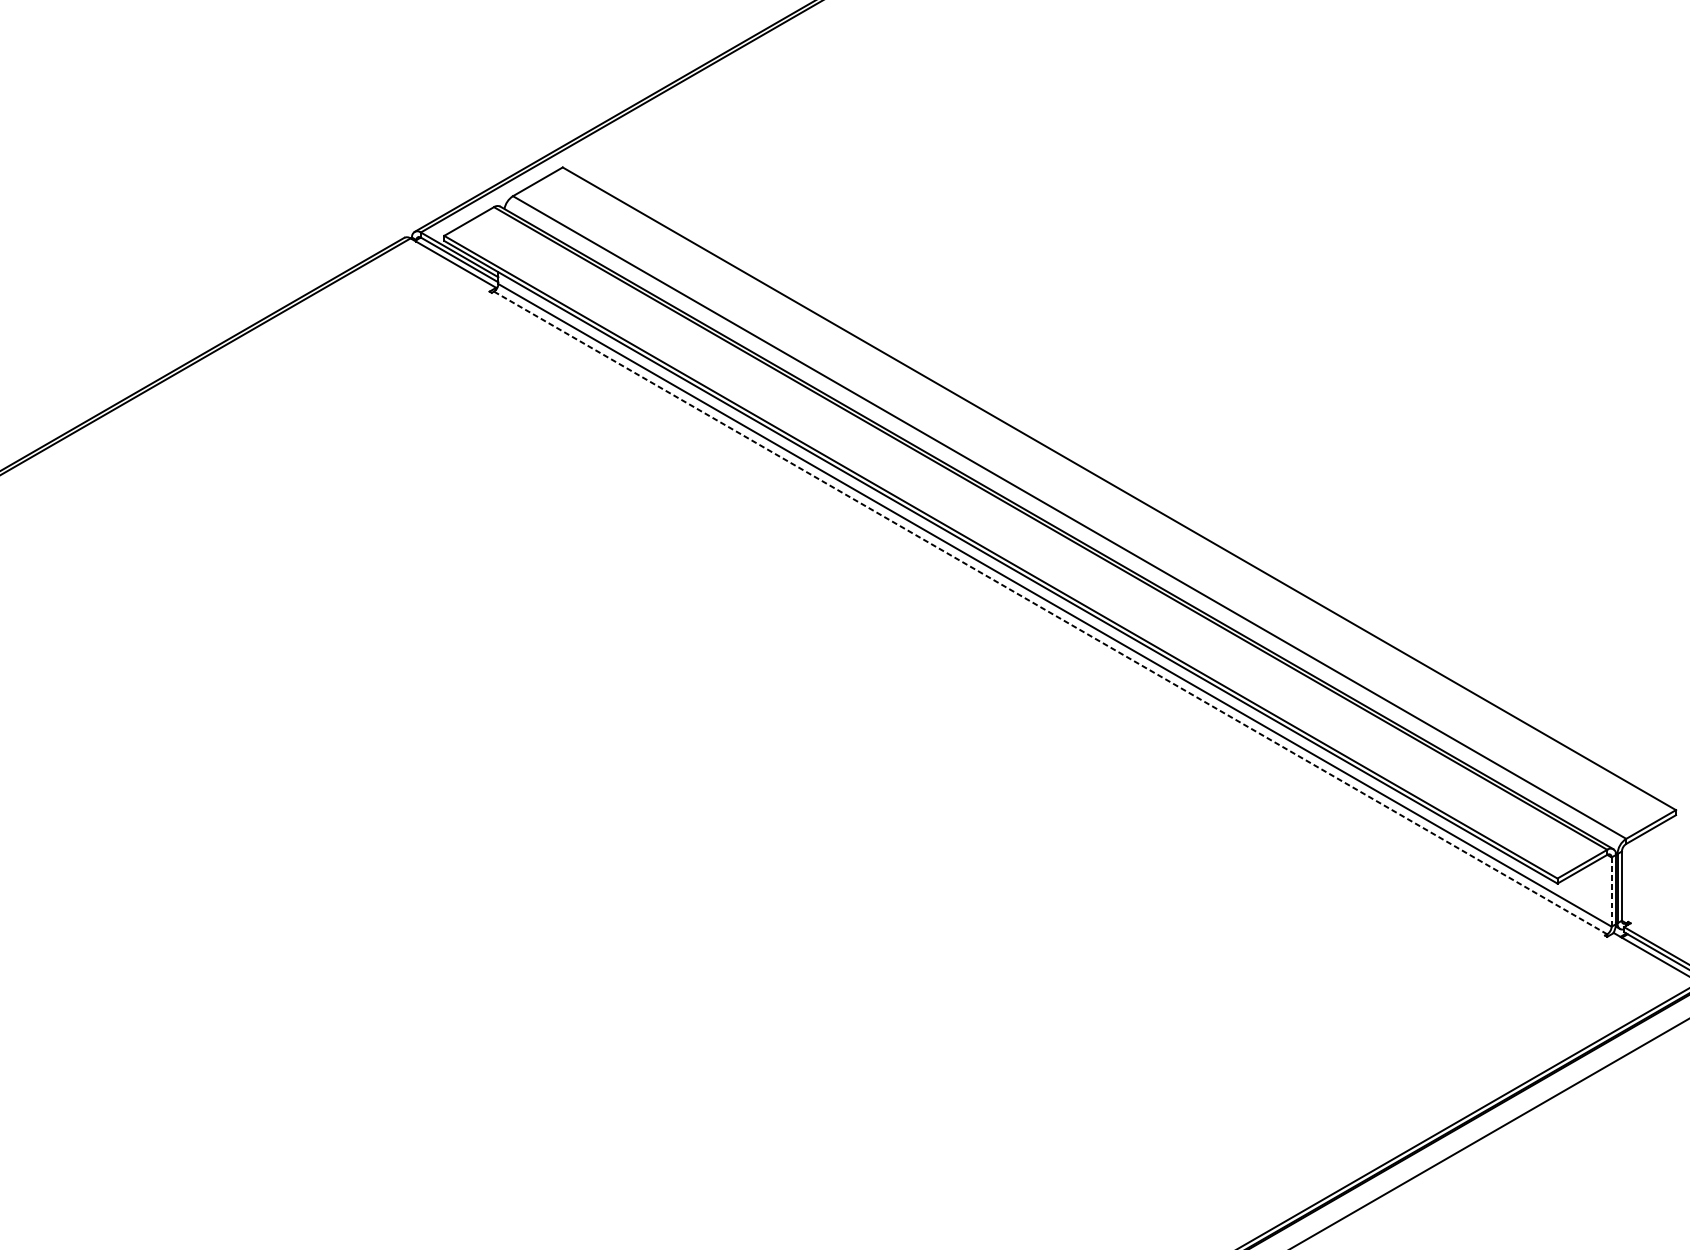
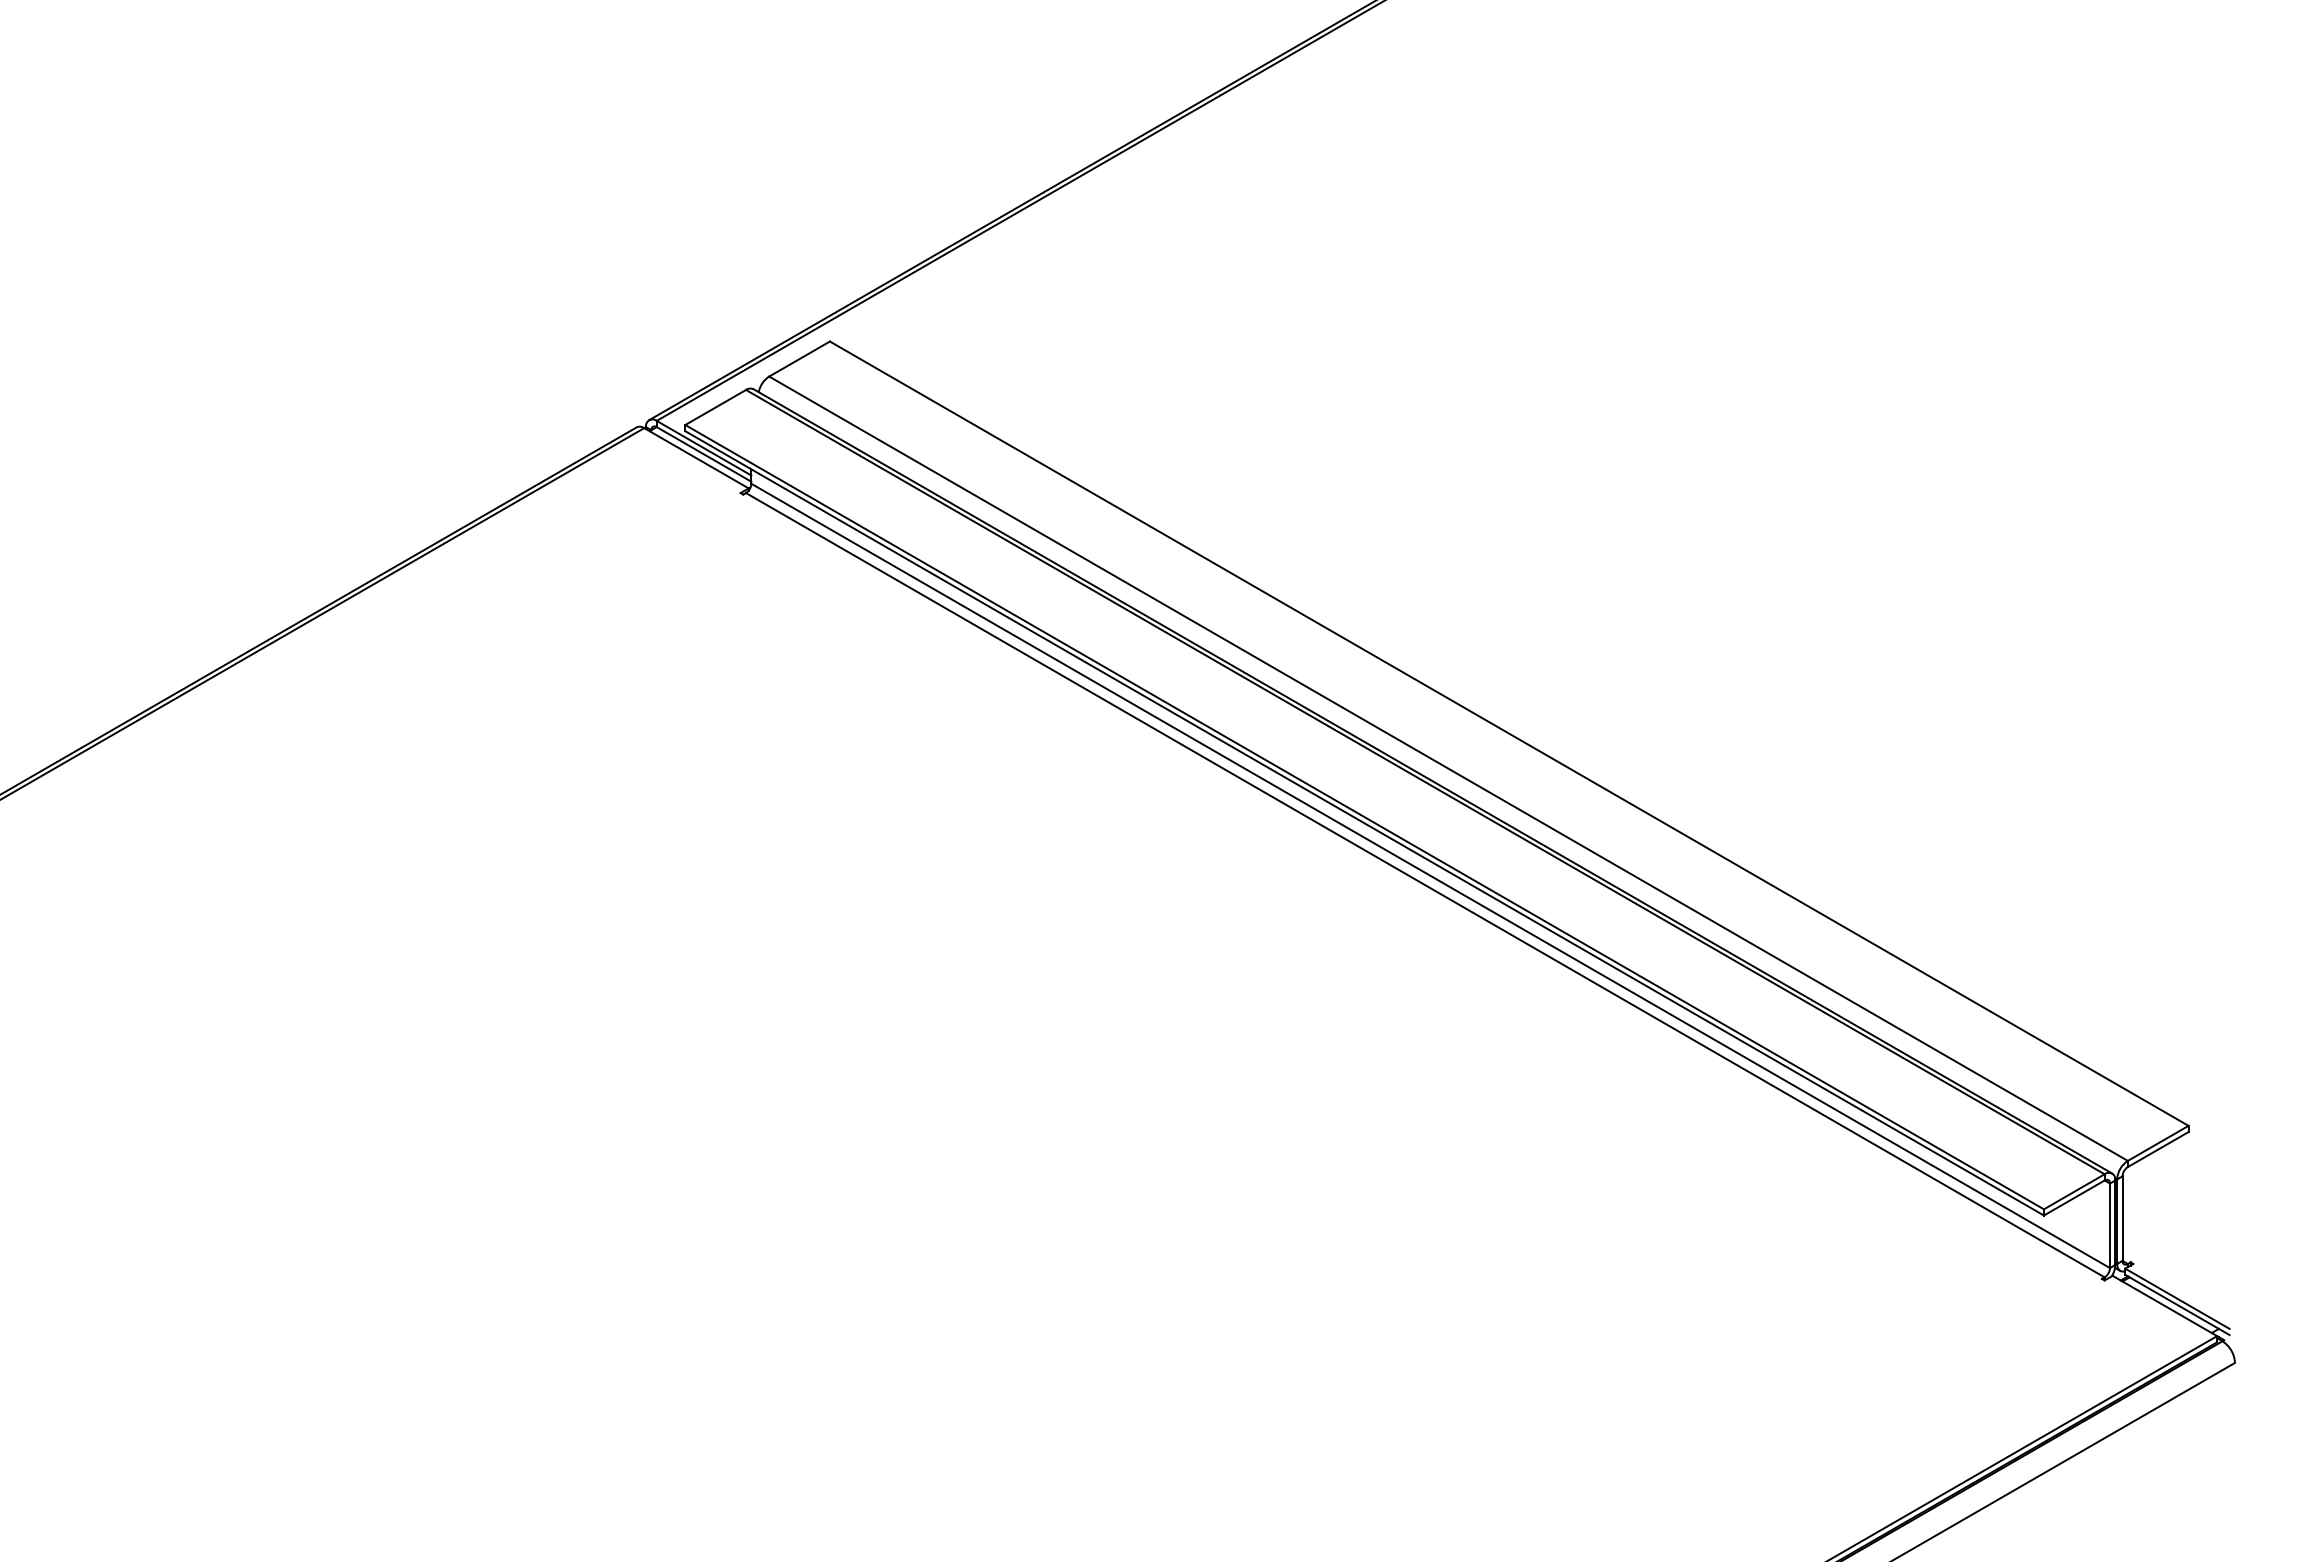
line: (1050, 613) -> (1425, 885), dashed -> solid
line: (1612, 892) -> (2110, 1226), dashed -> solid

